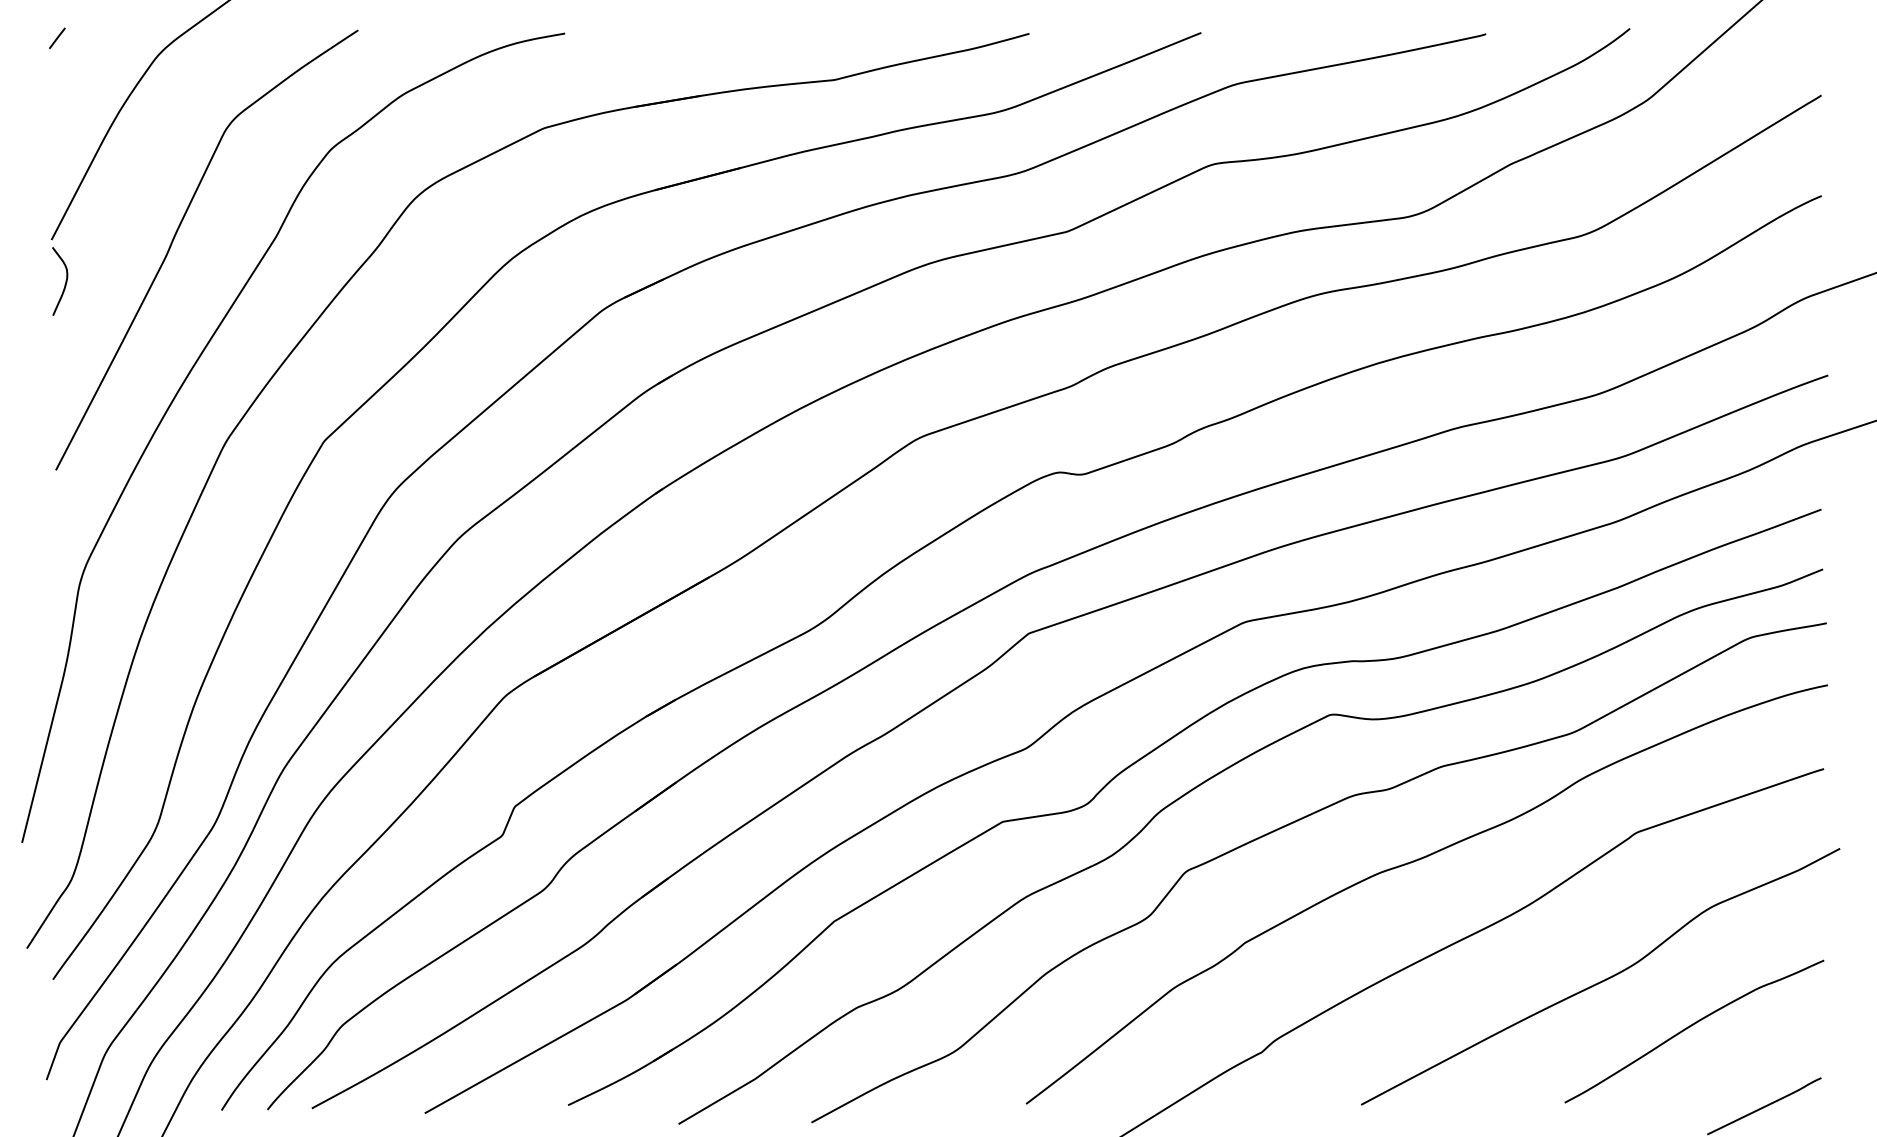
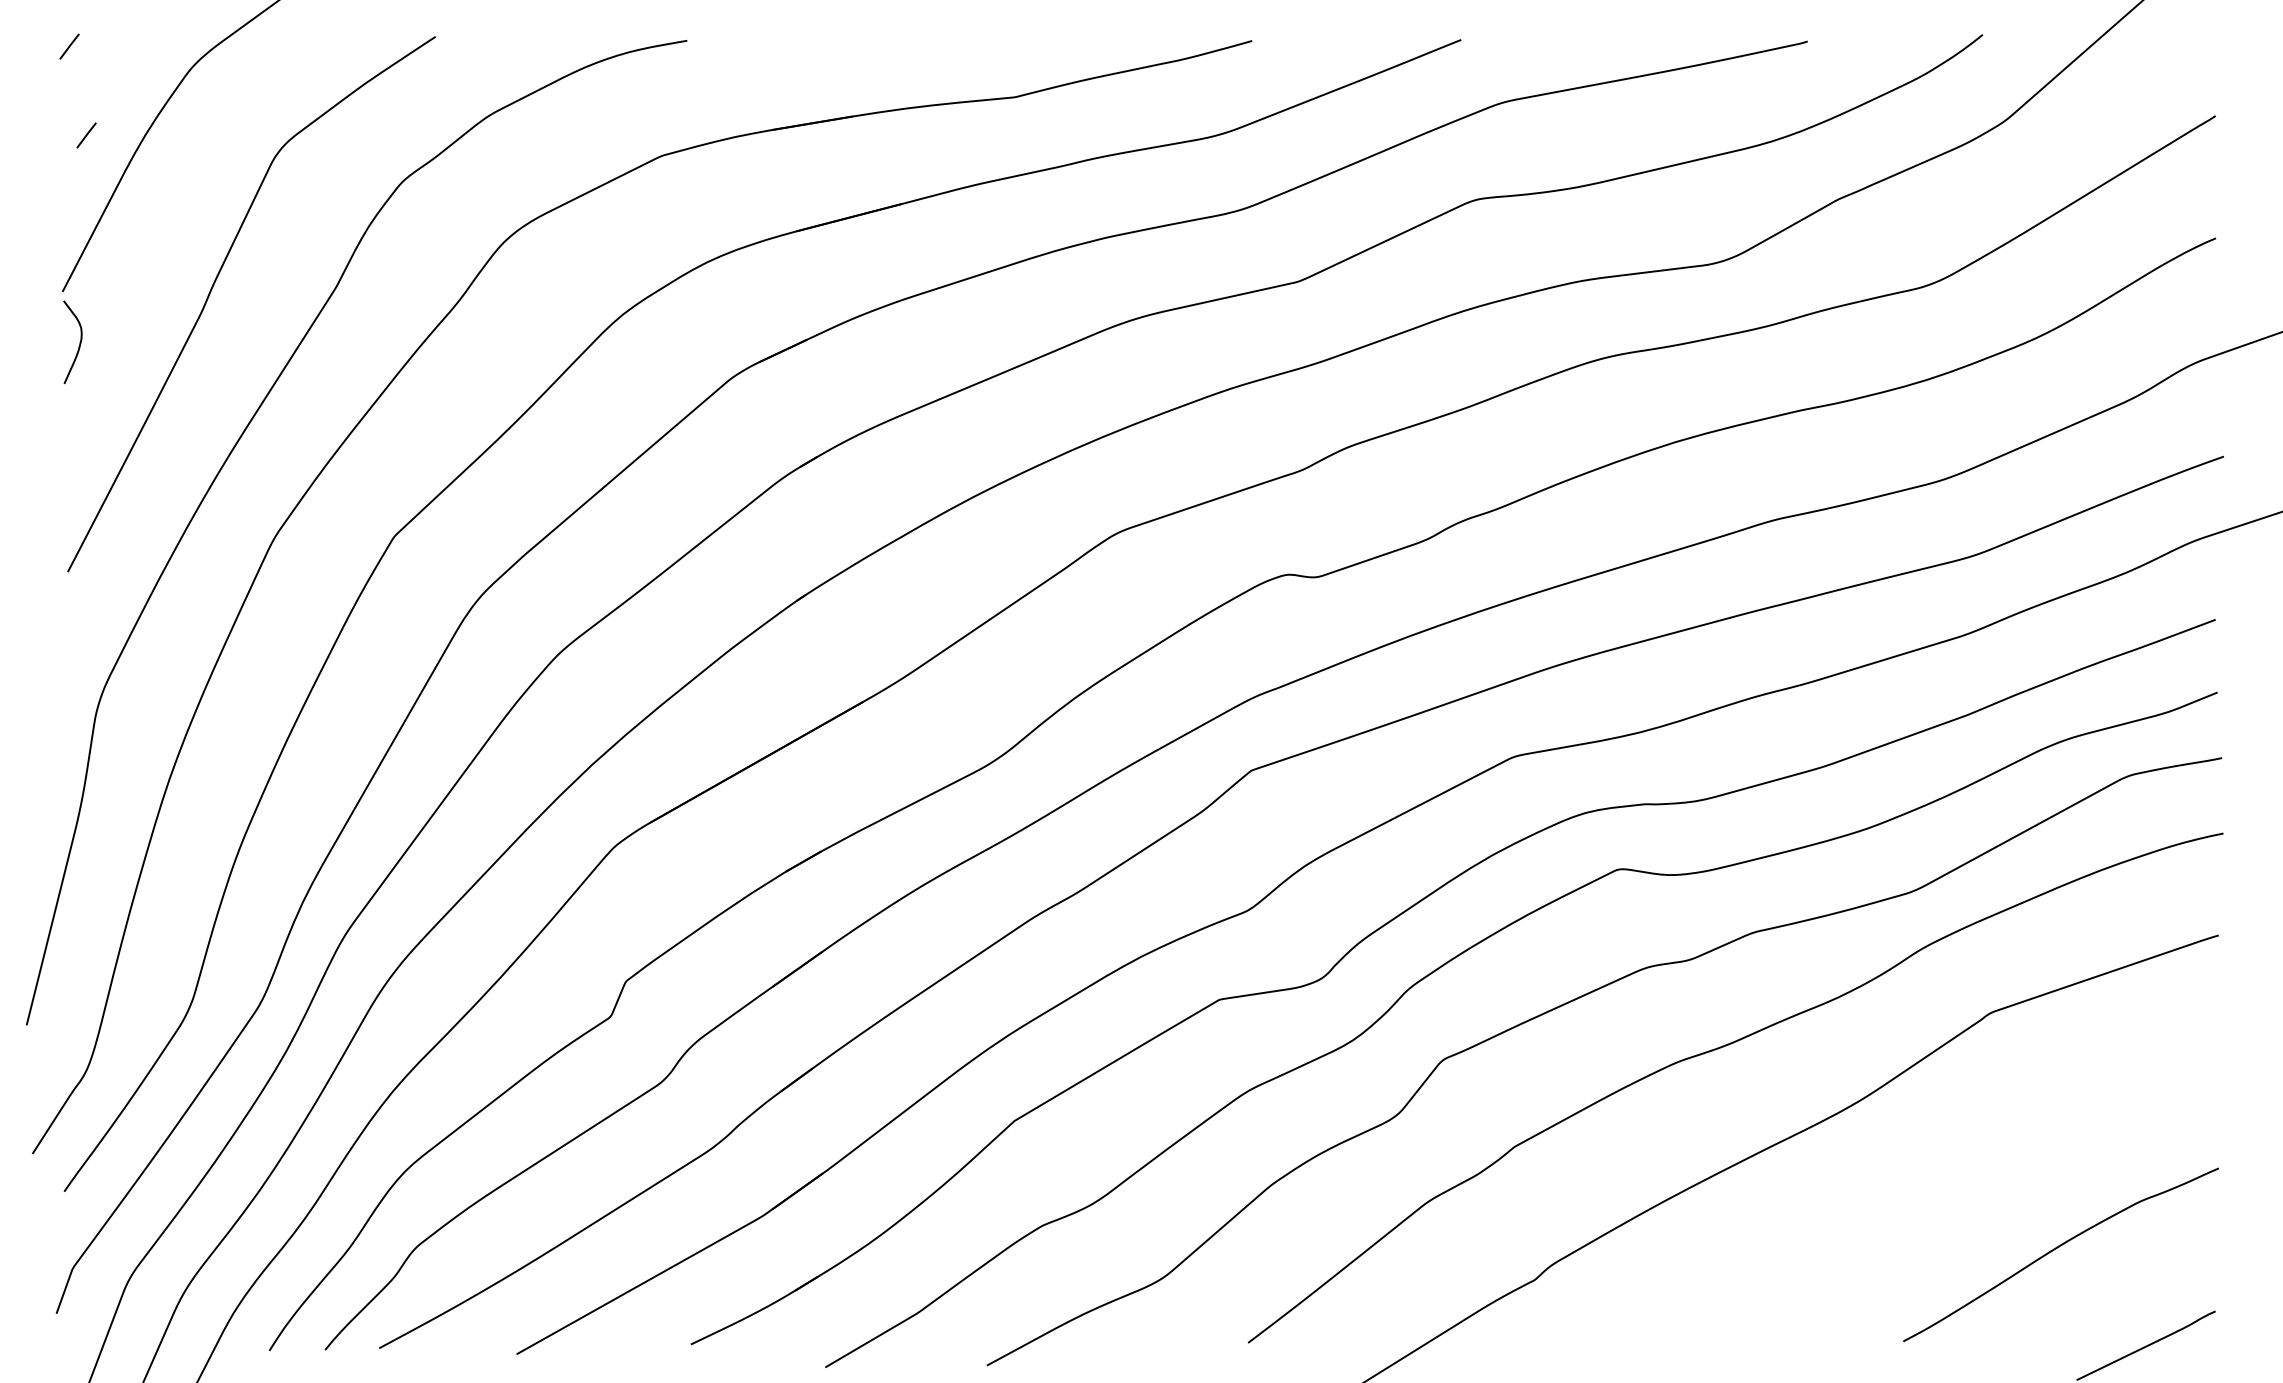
line: (71, 111) -> (86, 135), added
curve: (1601, 980) -> (1948, 1192), removed

